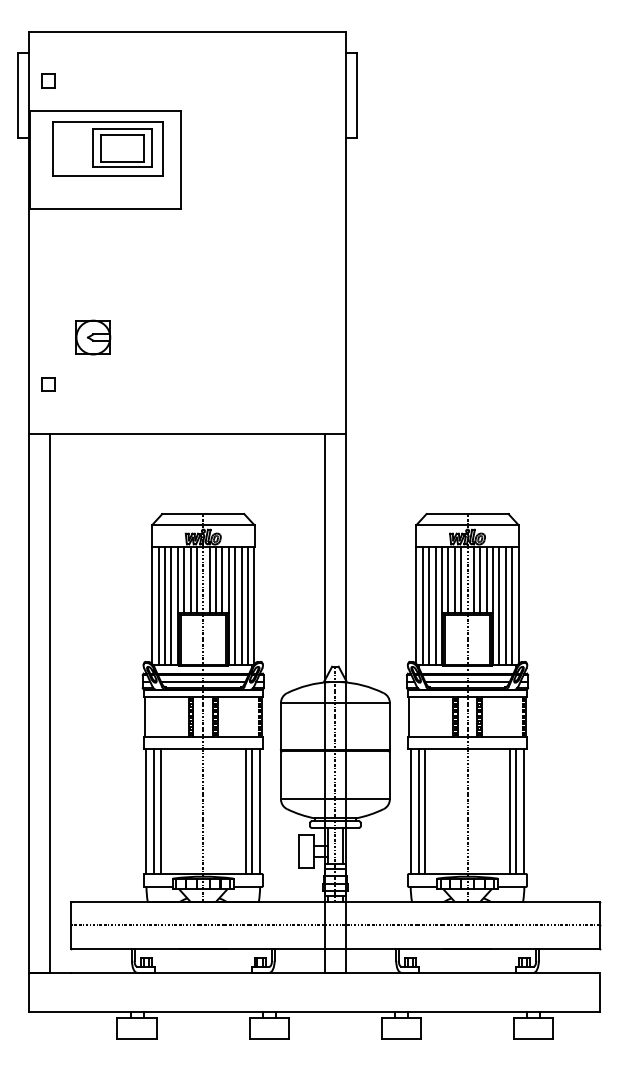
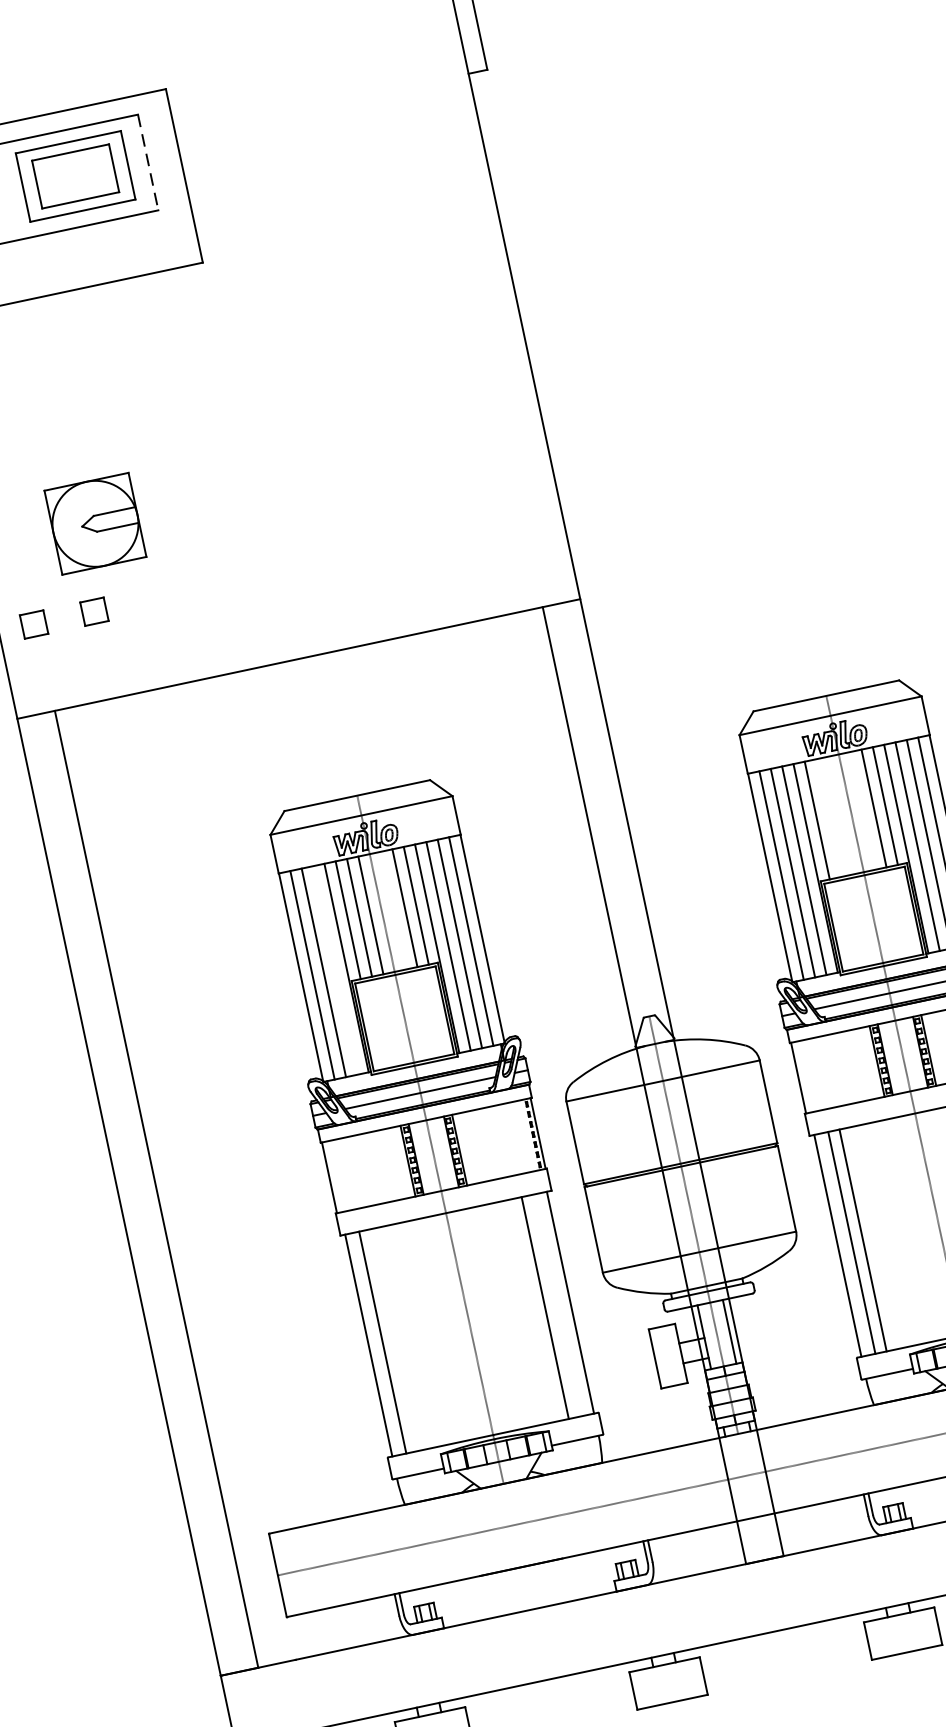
line: (163, 148) -> (148, 161), solid -> dashed
part: (93, 337) -> (95, 523), size x1.4
part: (82, 384) -> (93, 611), added
line: (209, 580) -> (393, 911), removed
line: (454, 580) -> (828, 818), removed
line: (461, 580) -> (840, 816), removed
line: (473, 580) -> (862, 811), removed
line: (171, 605) -> (335, 969), removed
line: (160, 811) -> (393, 1339), removed
line: (252, 811) -> (556, 1305), removed

